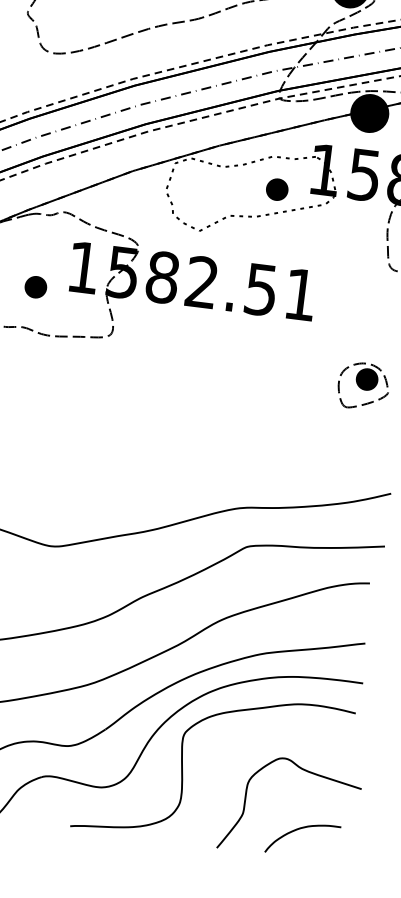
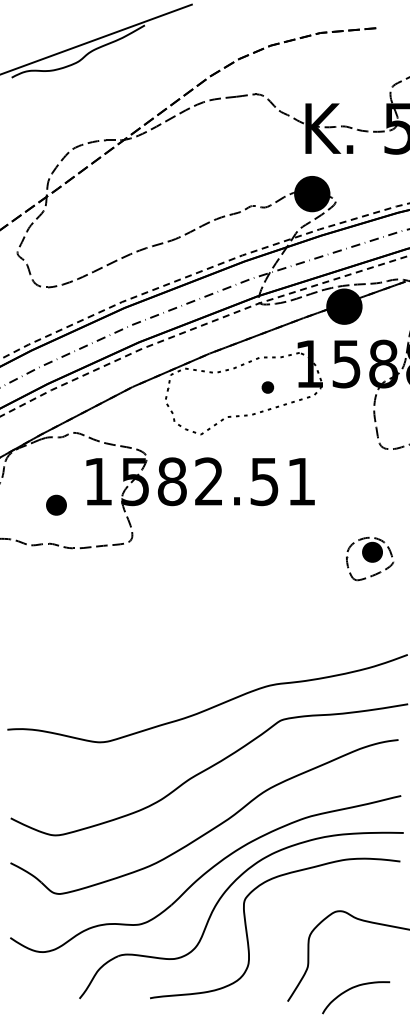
part: (276, 189) -> (267, 387), size x0.6
curve: (299, 830) -> (351, 989), moved

